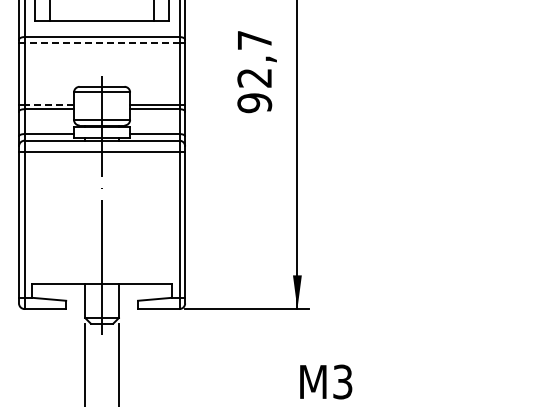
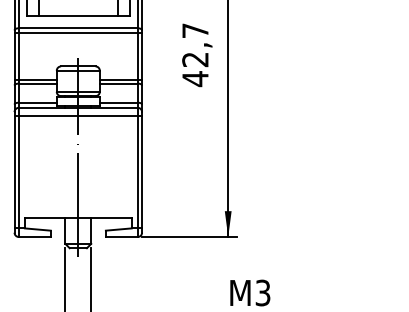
line: (101, 42) -> (77, 32), dashed -> solid
text: (254, 102) -> (195, 78), 92,7 -> 42,7
line: (49, 104) -> (37, 80), dashed -> solid

